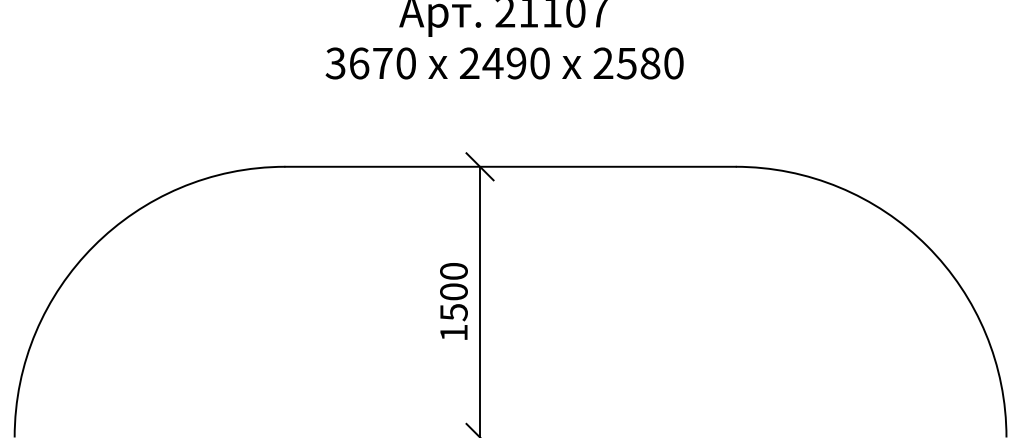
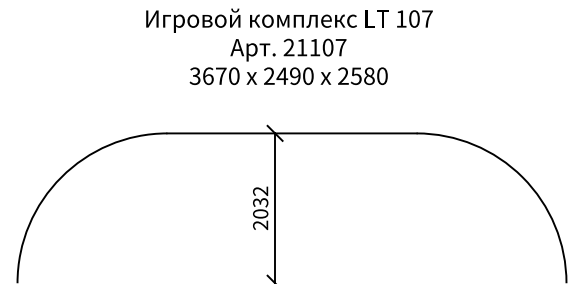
text: (453, 302) -> (260, 208), 1500 -> 2032

